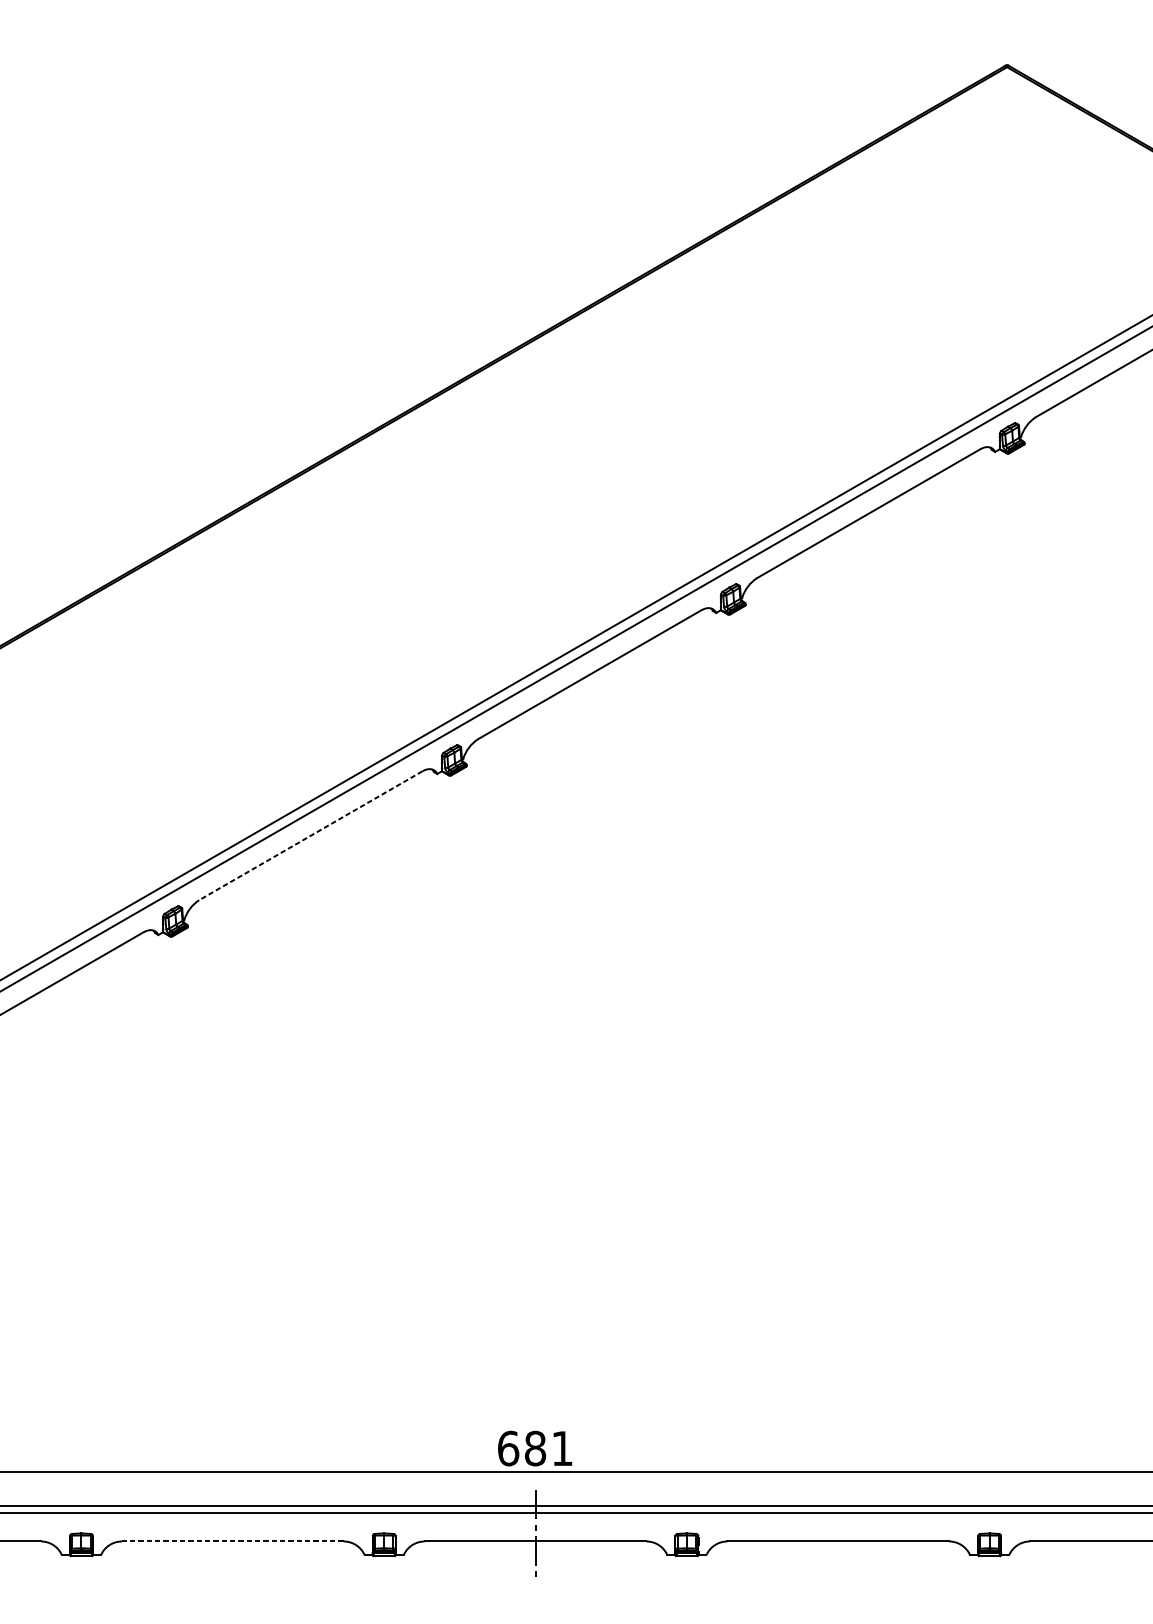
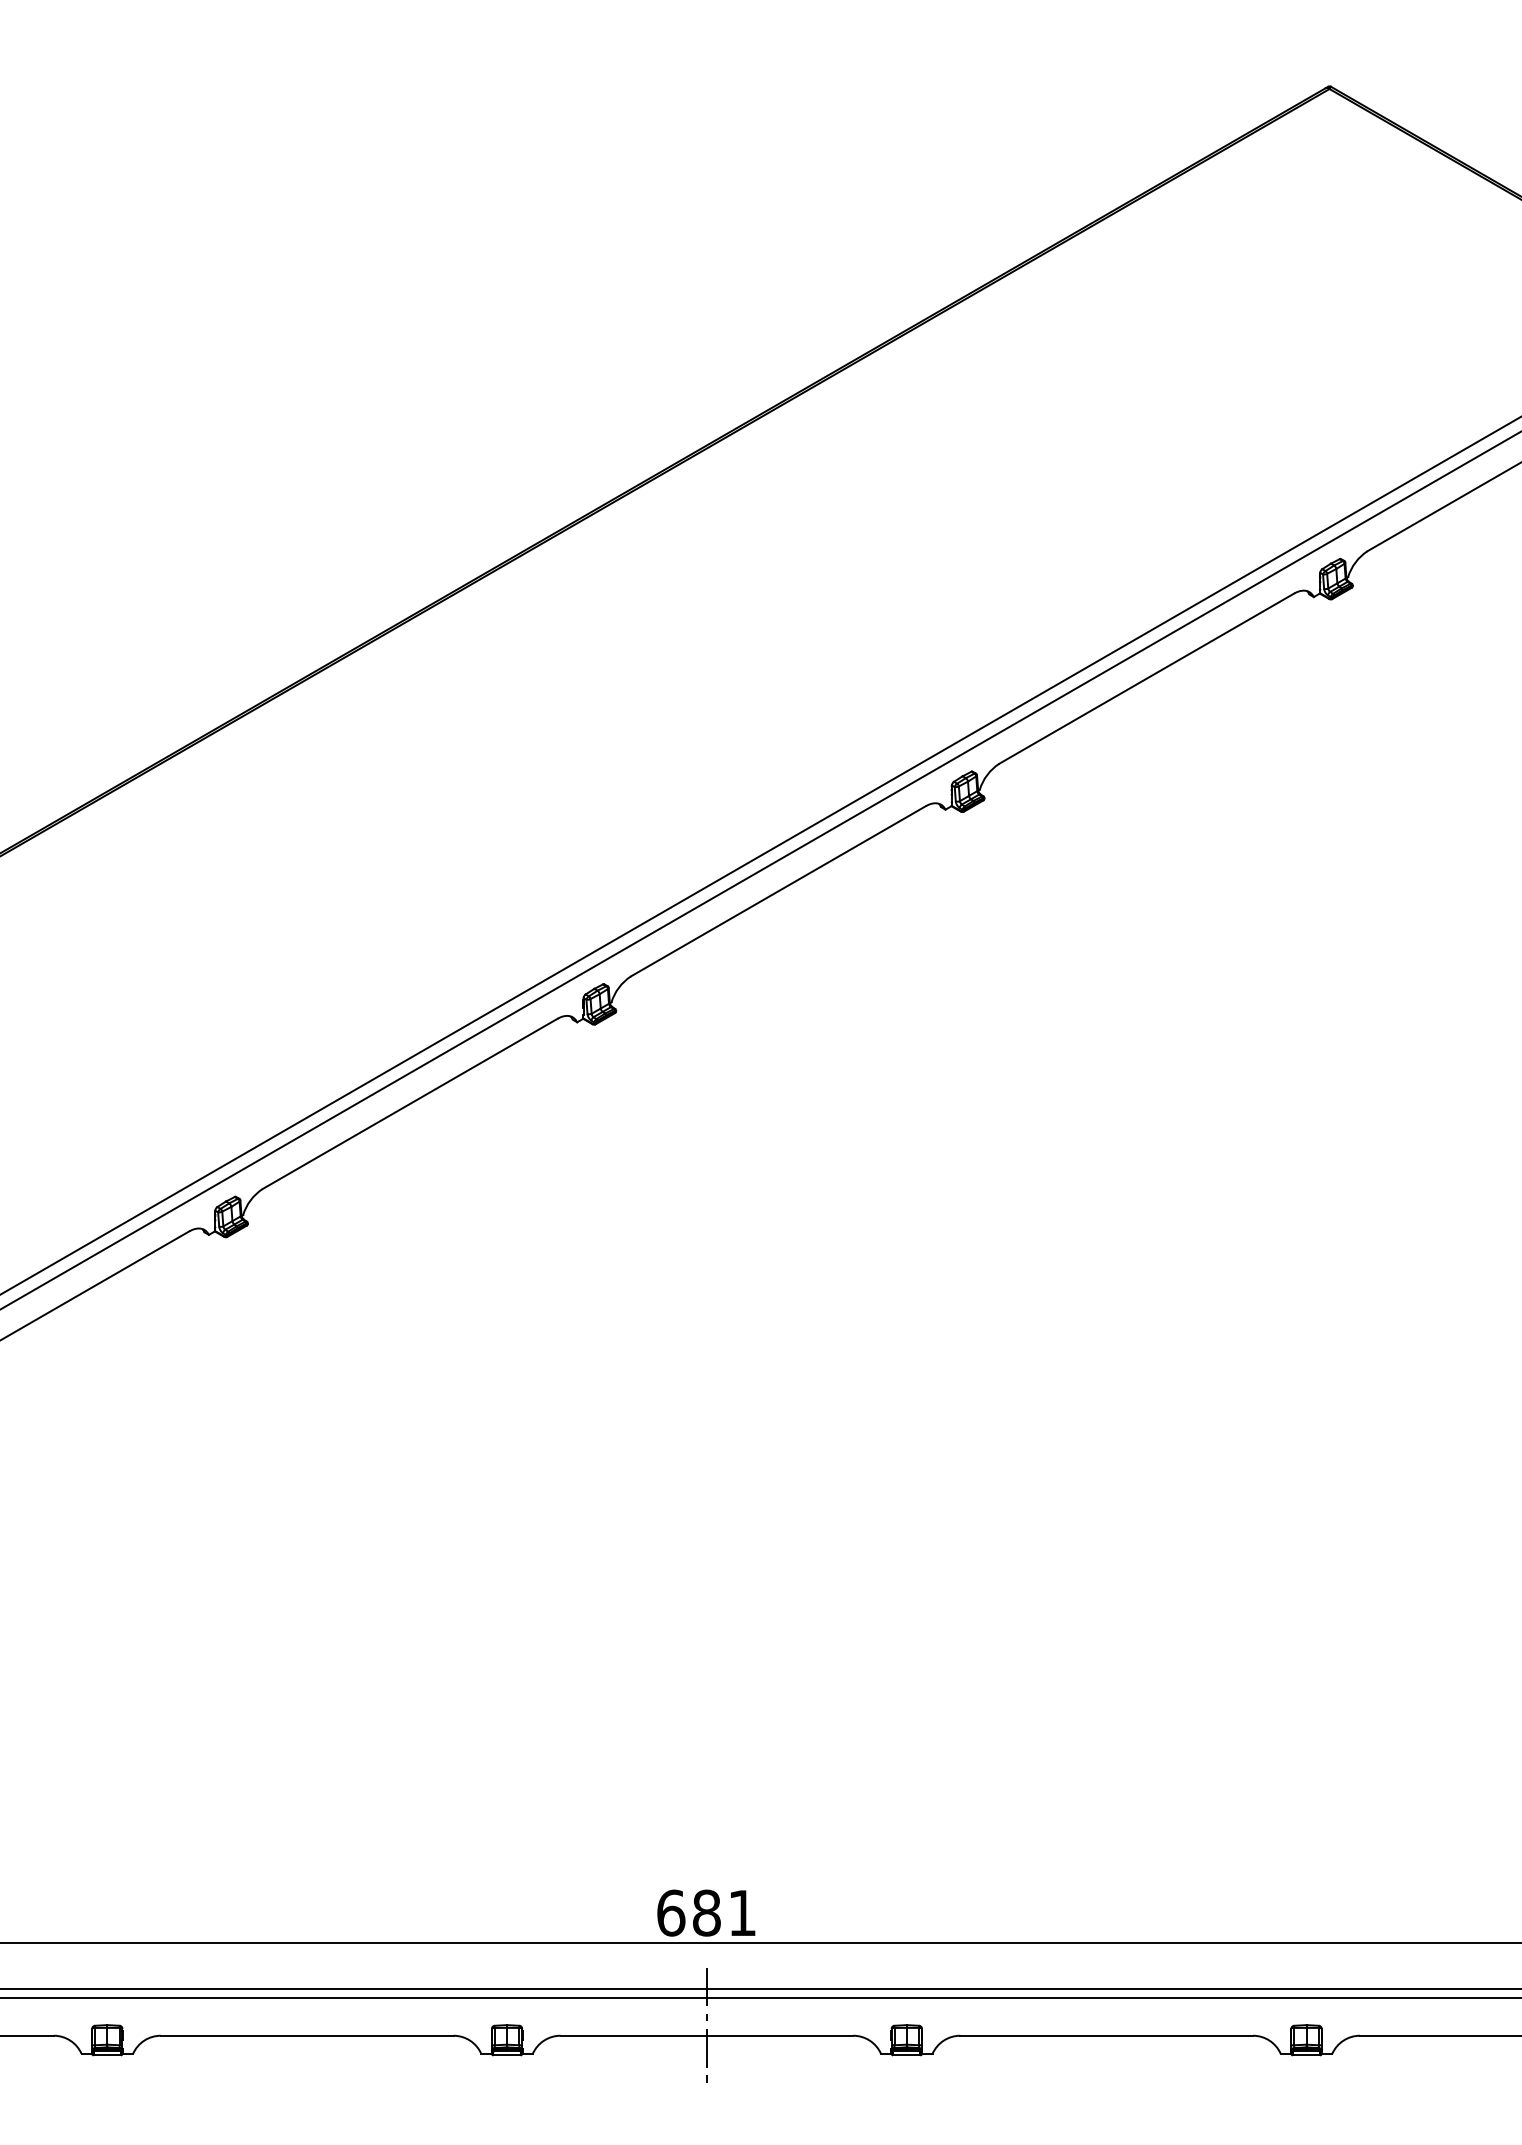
line: (310, 836) -> (409, 1104), dashed -> solid
line: (232, 1541) -> (306, 2035), dashed -> solid

